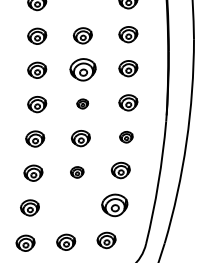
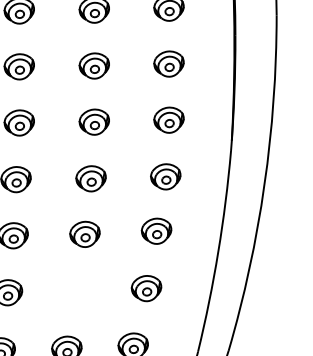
part: (82, 69) -> (93, 65), size x0.71
part: (82, 103) -> (93, 121), size x1.67
part: (126, 136) -> (165, 175), size x1.43
part: (77, 172) -> (85, 234), size x1.43
part: (114, 205) -> (146, 288), size x0.71

